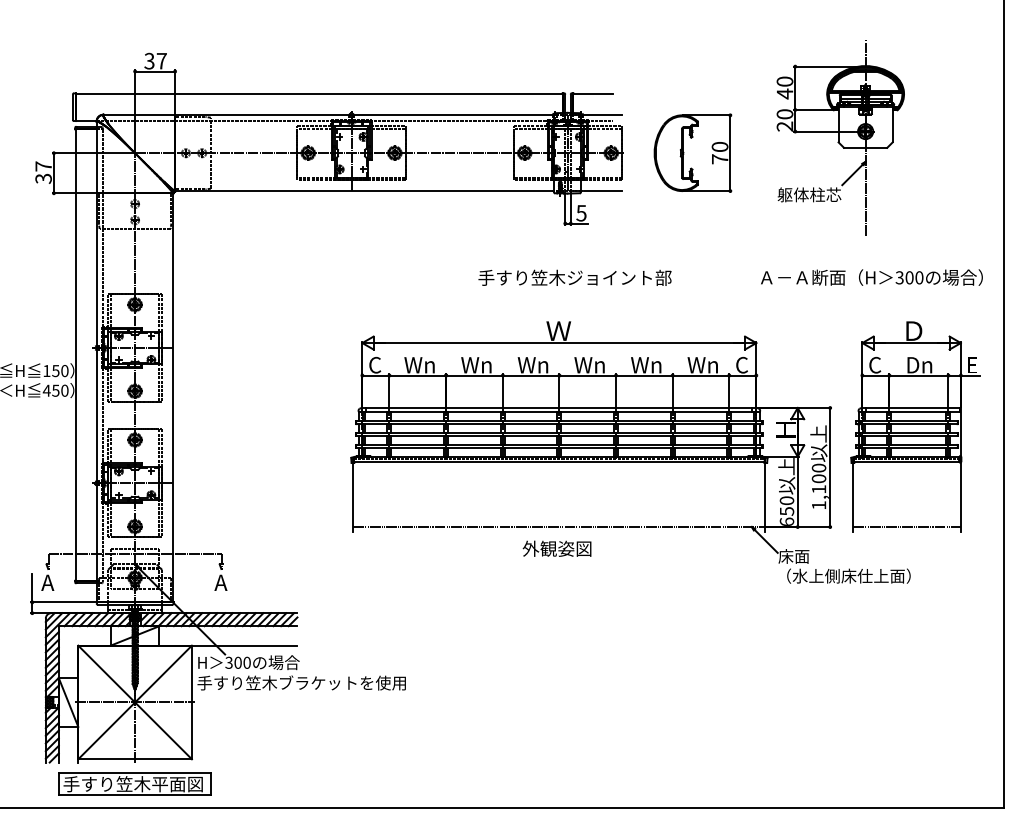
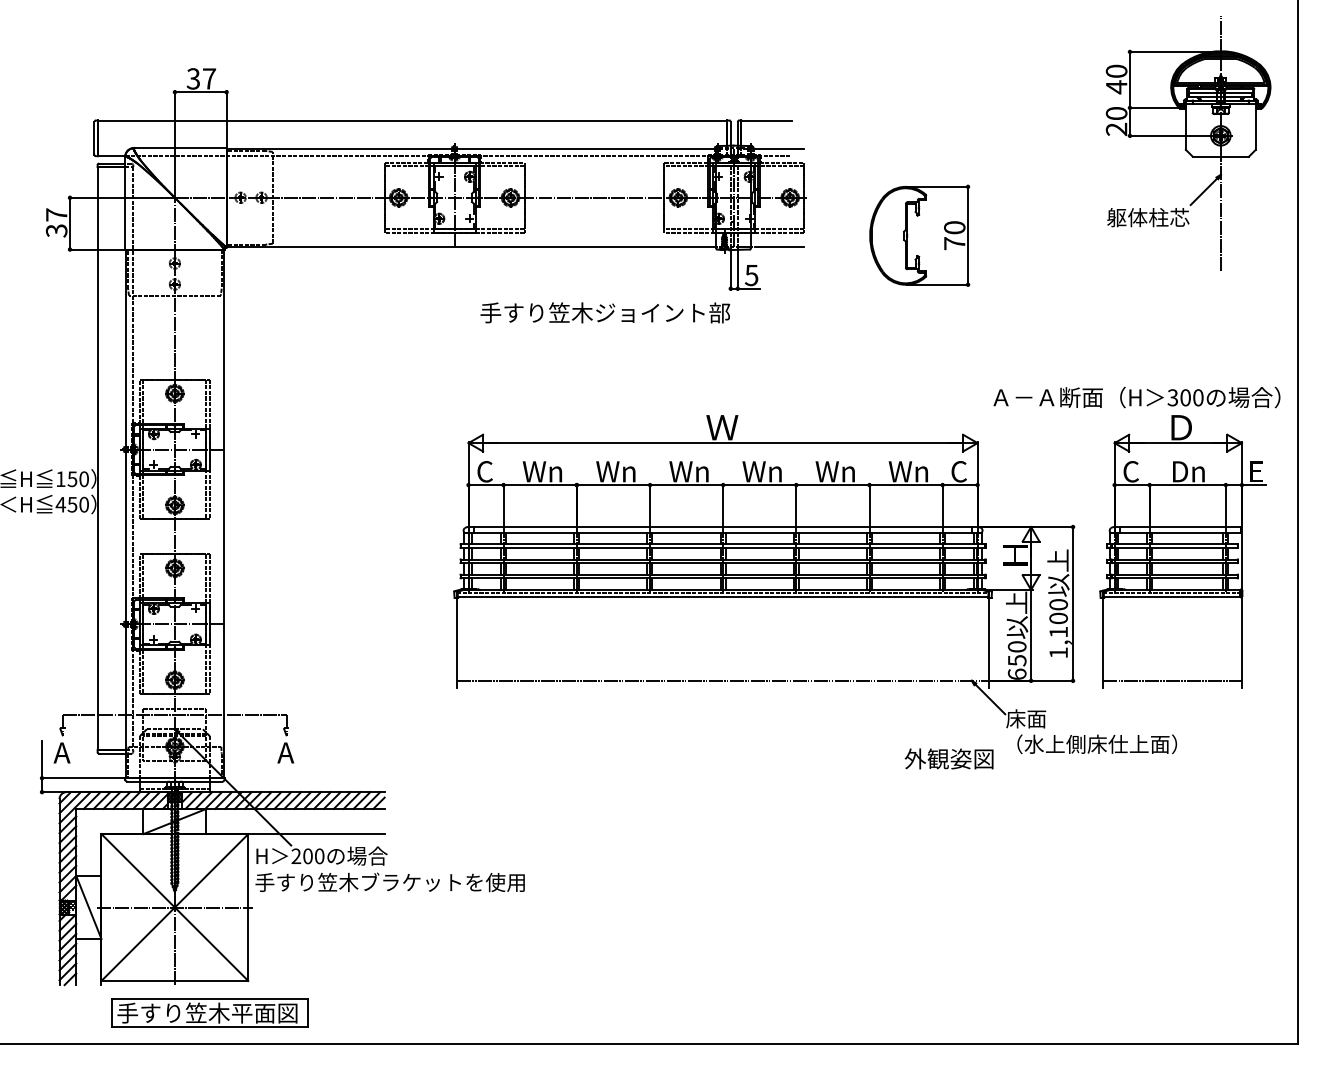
part: (840, 137) -> (1188, 143), moved
part: (692, 152) -> (919, 235), moved
text: (575, 277) -> (605, 312), moved
text: (871, 277) -> (1136, 397), moved
text: (556, 548) -> (948, 758), moved
text: (229, 662) -> (296, 856), 300 -> 200
part: (134, 783) -> (209, 1012), moved

